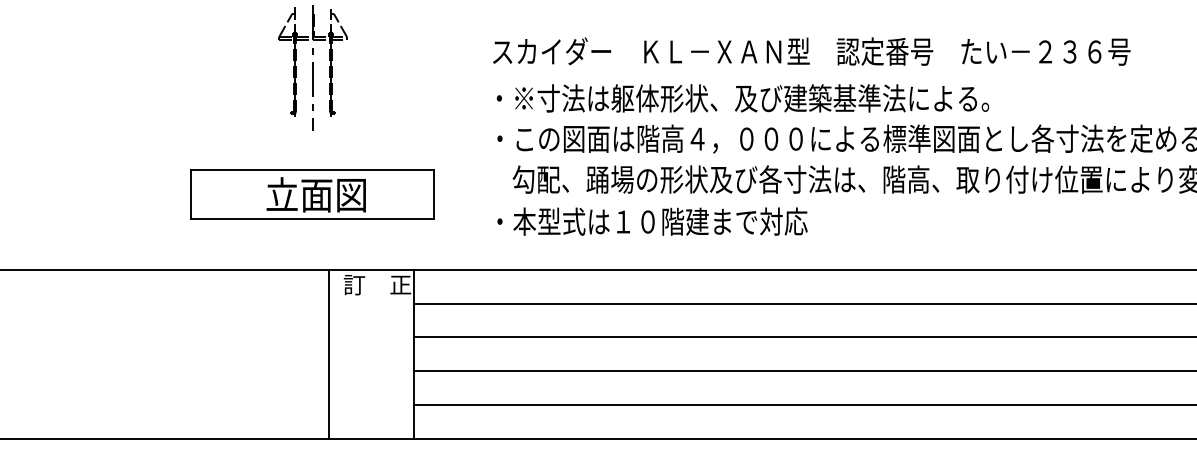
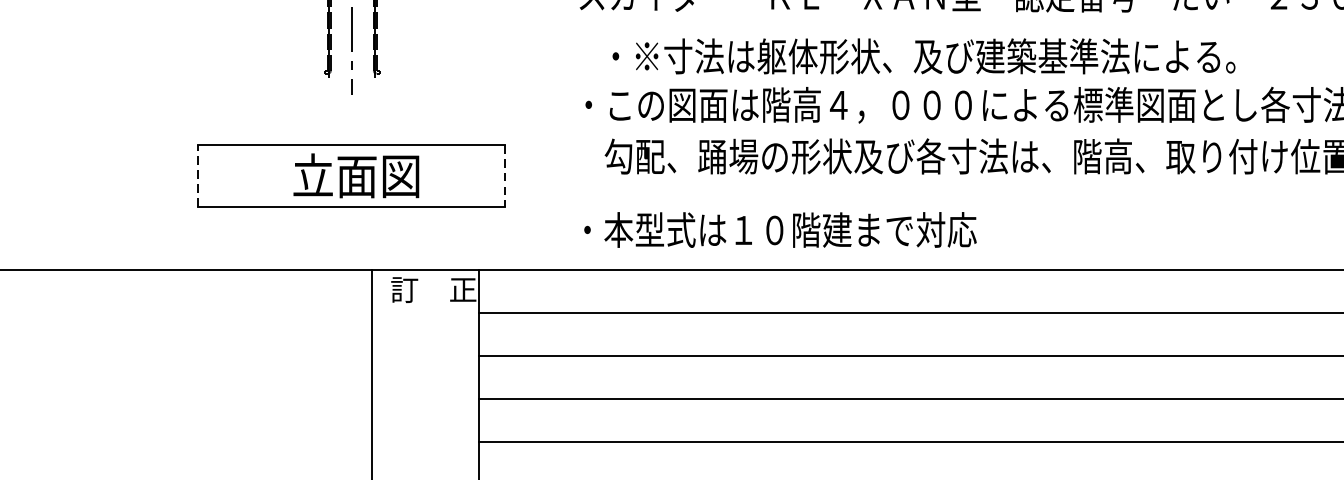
text: (742, 98) -> (923, 56), moved
line: (190, 194) -> (197, 175), solid -> dashed
line: (433, 194) -> (504, 175), solid -> dashed
text: (652, 221) -> (780, 229), moved

